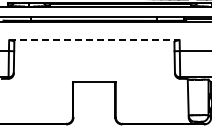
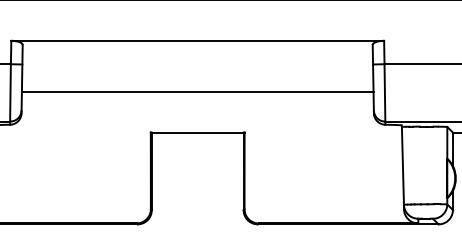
line: (94, 40) -> (197, 41), dashed -> solid
line: (93, 64) -> (195, 93), added

